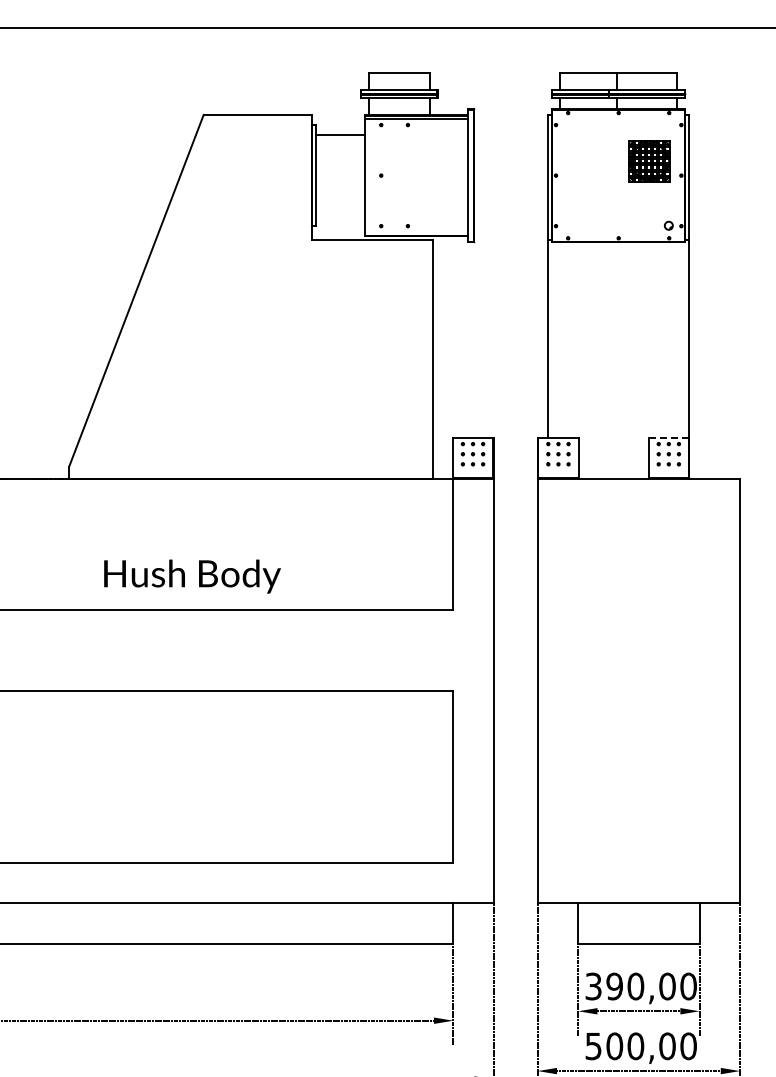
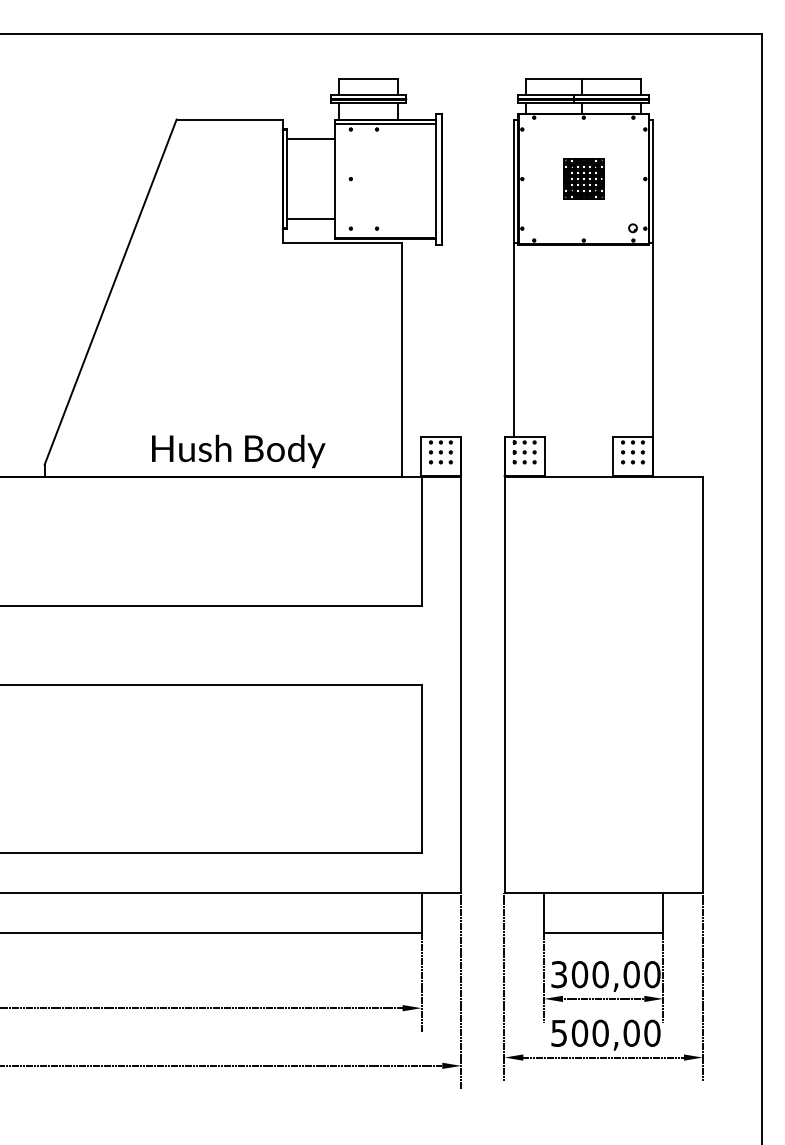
part: (648, 160) -> (583, 178), moved
line: (340, 215) -> (310, 218), added
line: (669, 438) -> (633, 436), dashed -> solid
text: (192, 576) -> (238, 451), moved
text: (614, 986) -> (579, 974), 390,00 -> 300,00

